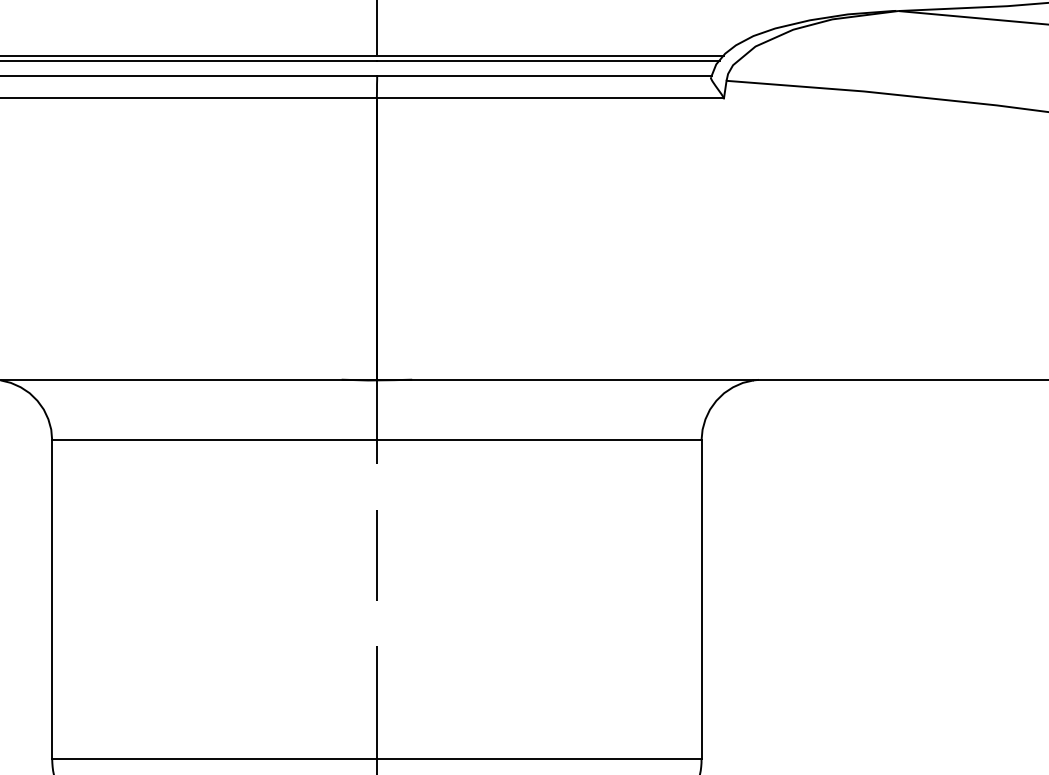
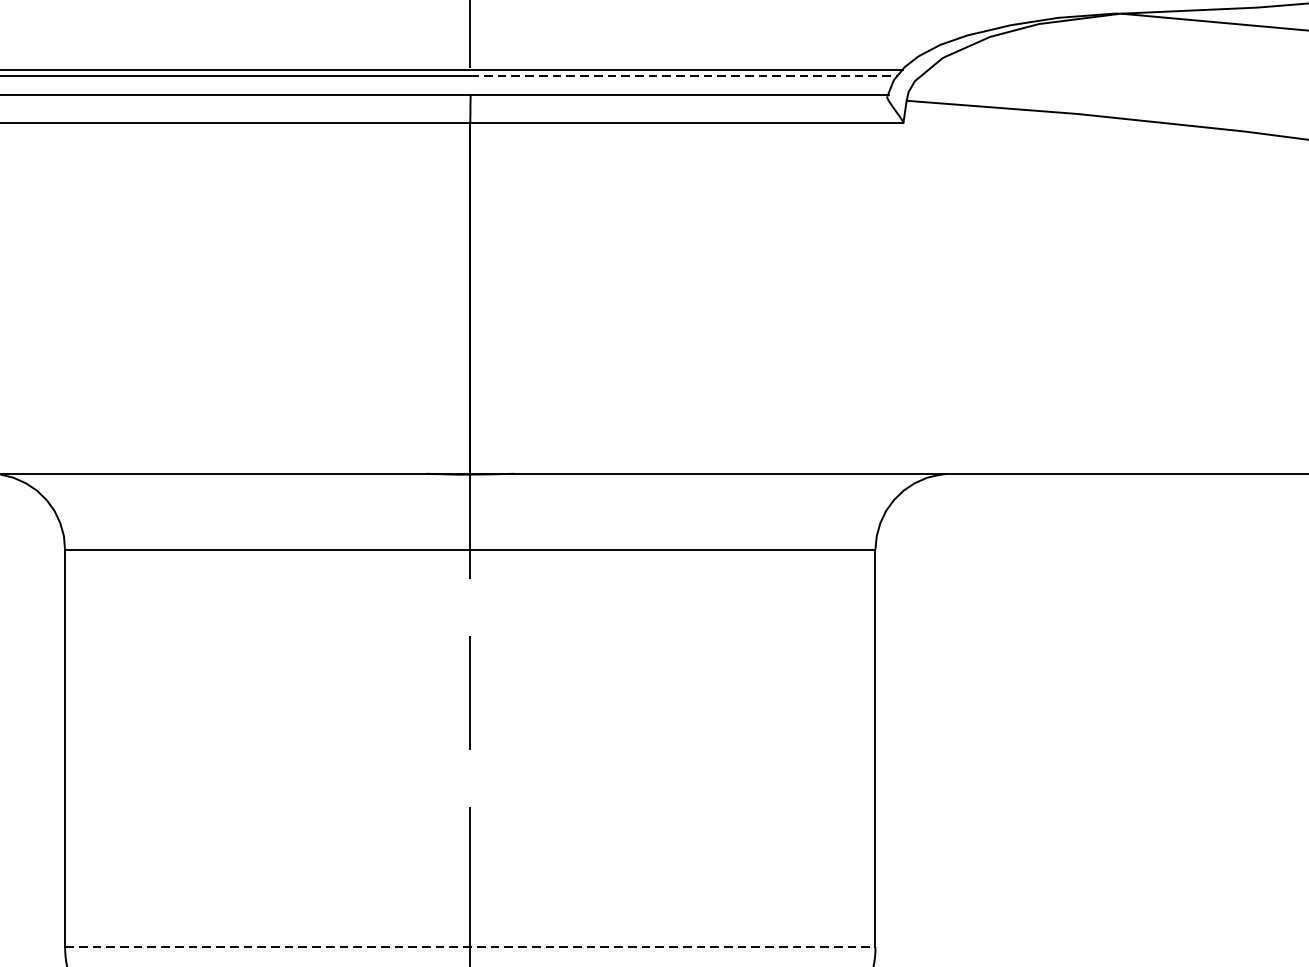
line: (548, 61) -> (684, 76), solid -> dashed
line: (376, 759) -> (469, 947), solid -> dashed

